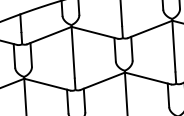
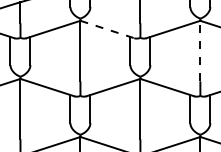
line: (94, 32) -> (107, 29), solid -> dashed
line: (173, 45) -> (200, 50), solid -> dashed

